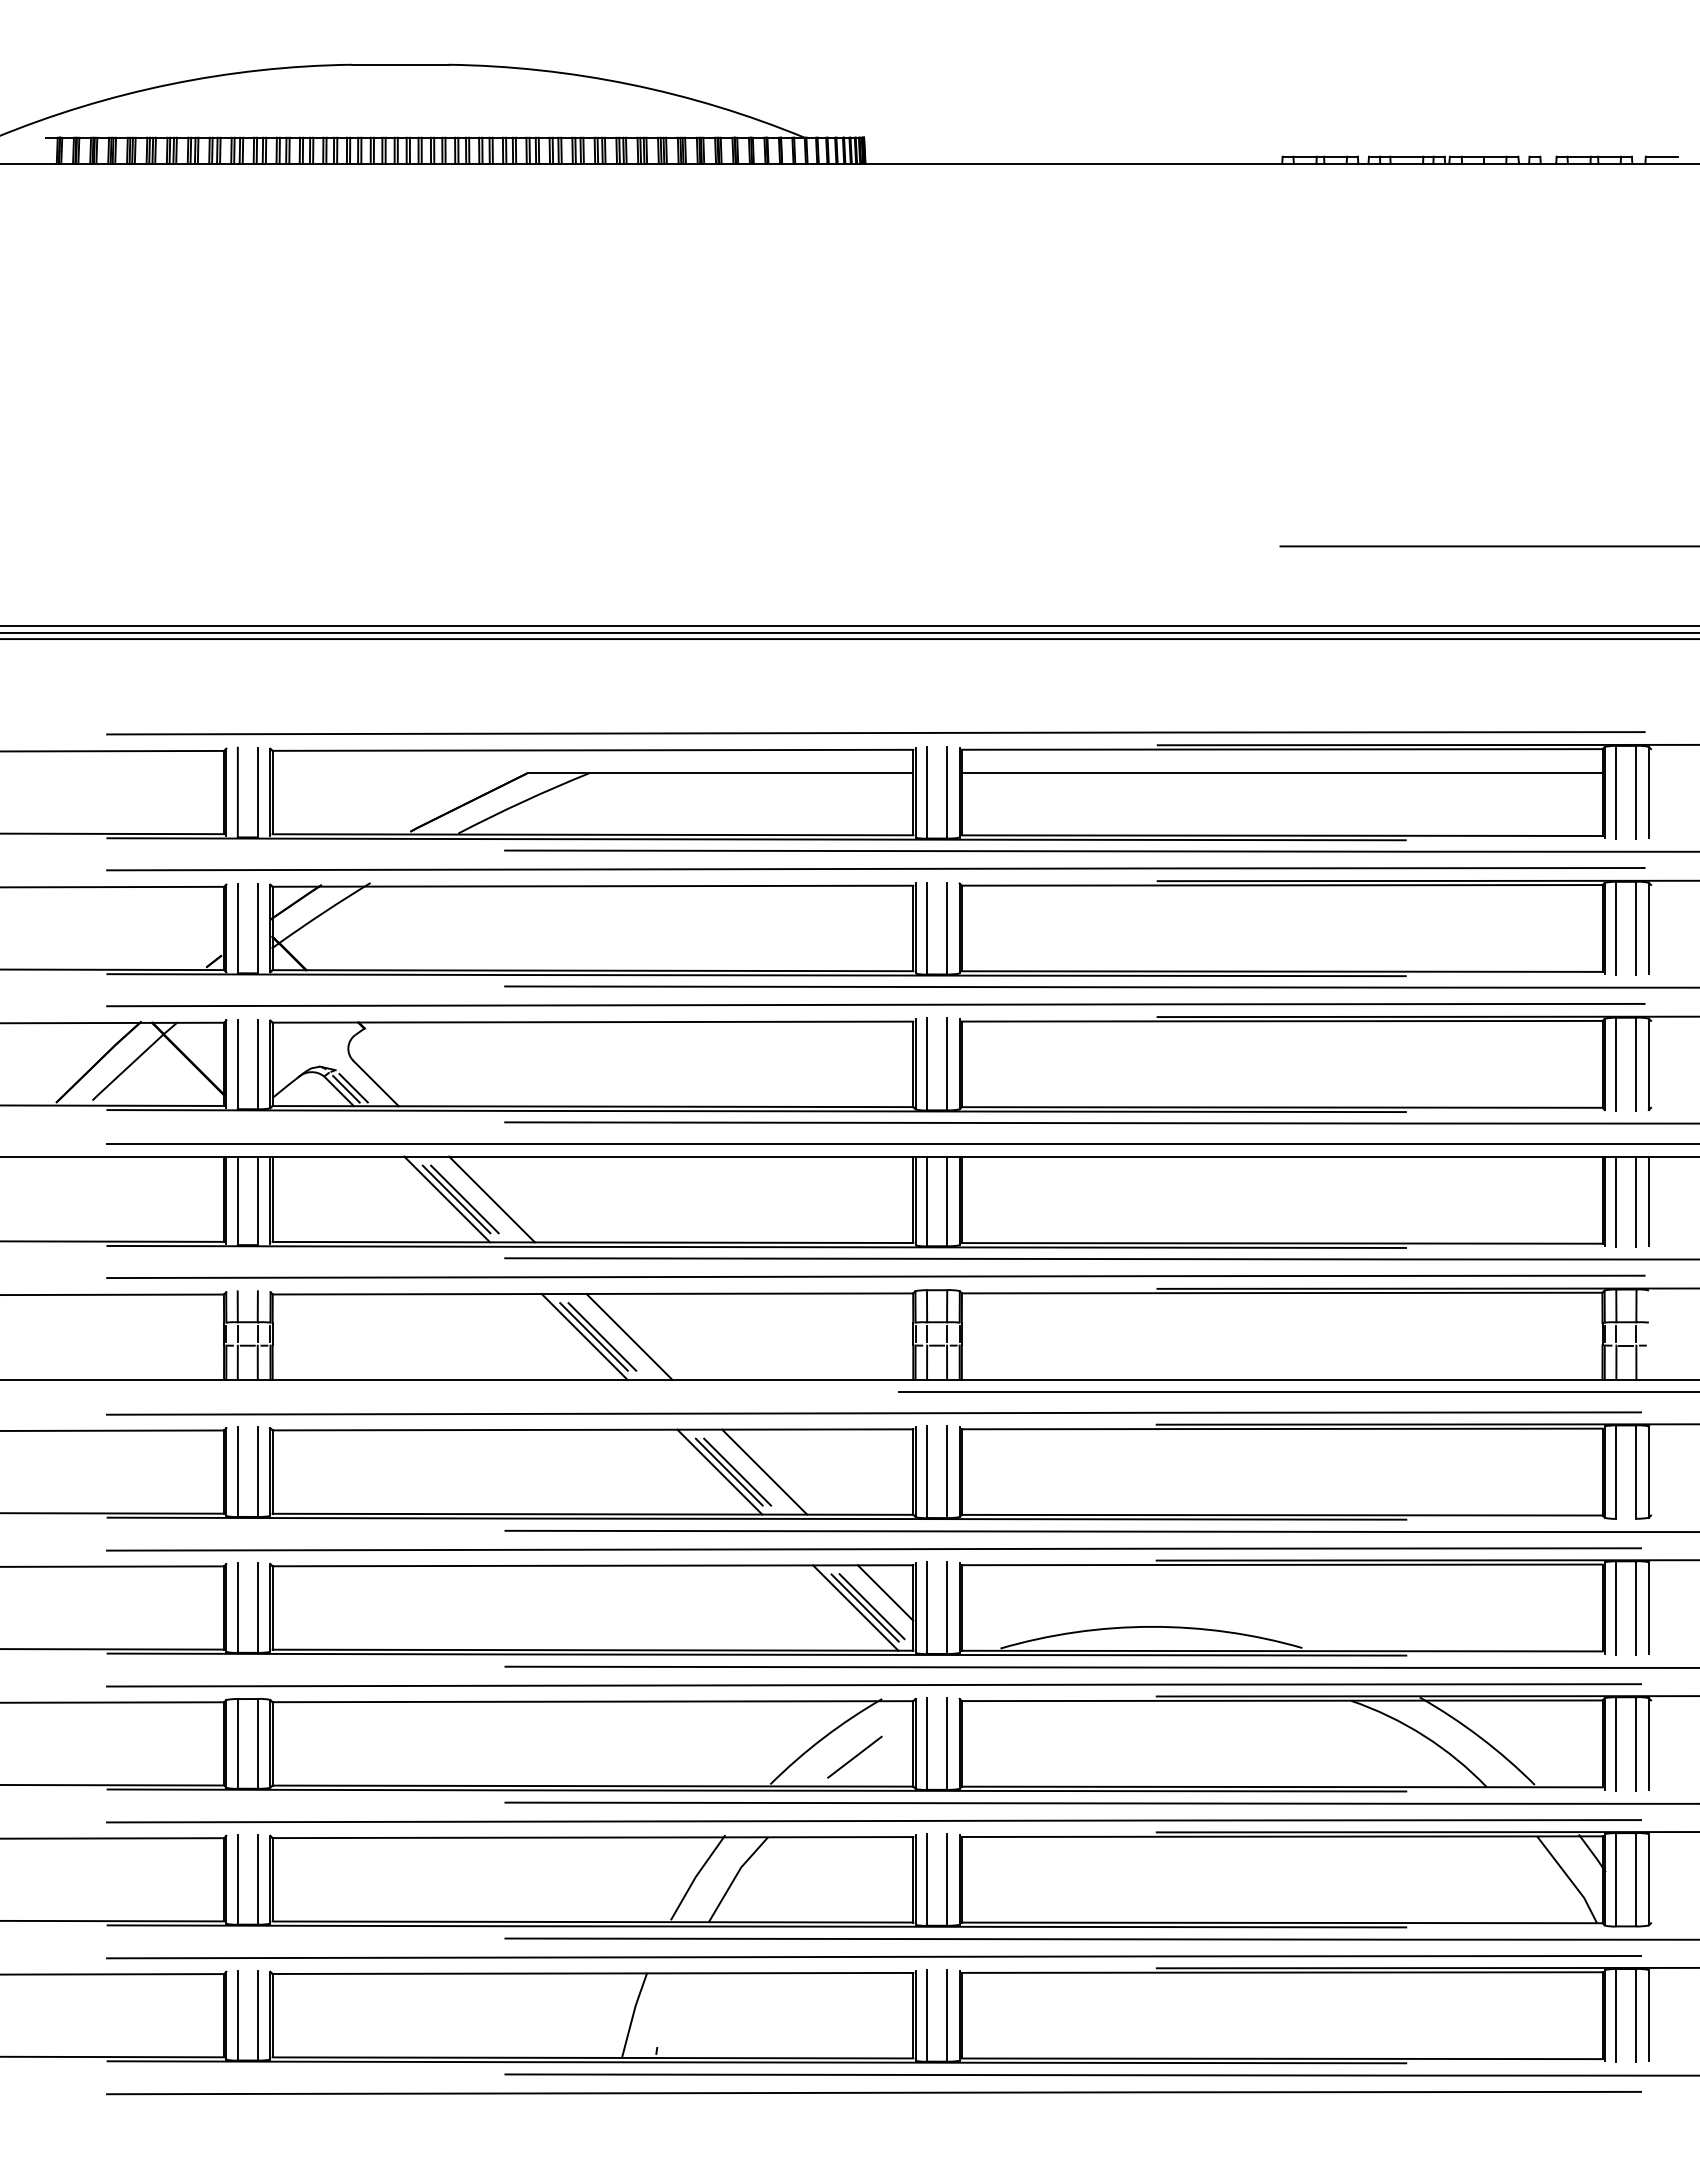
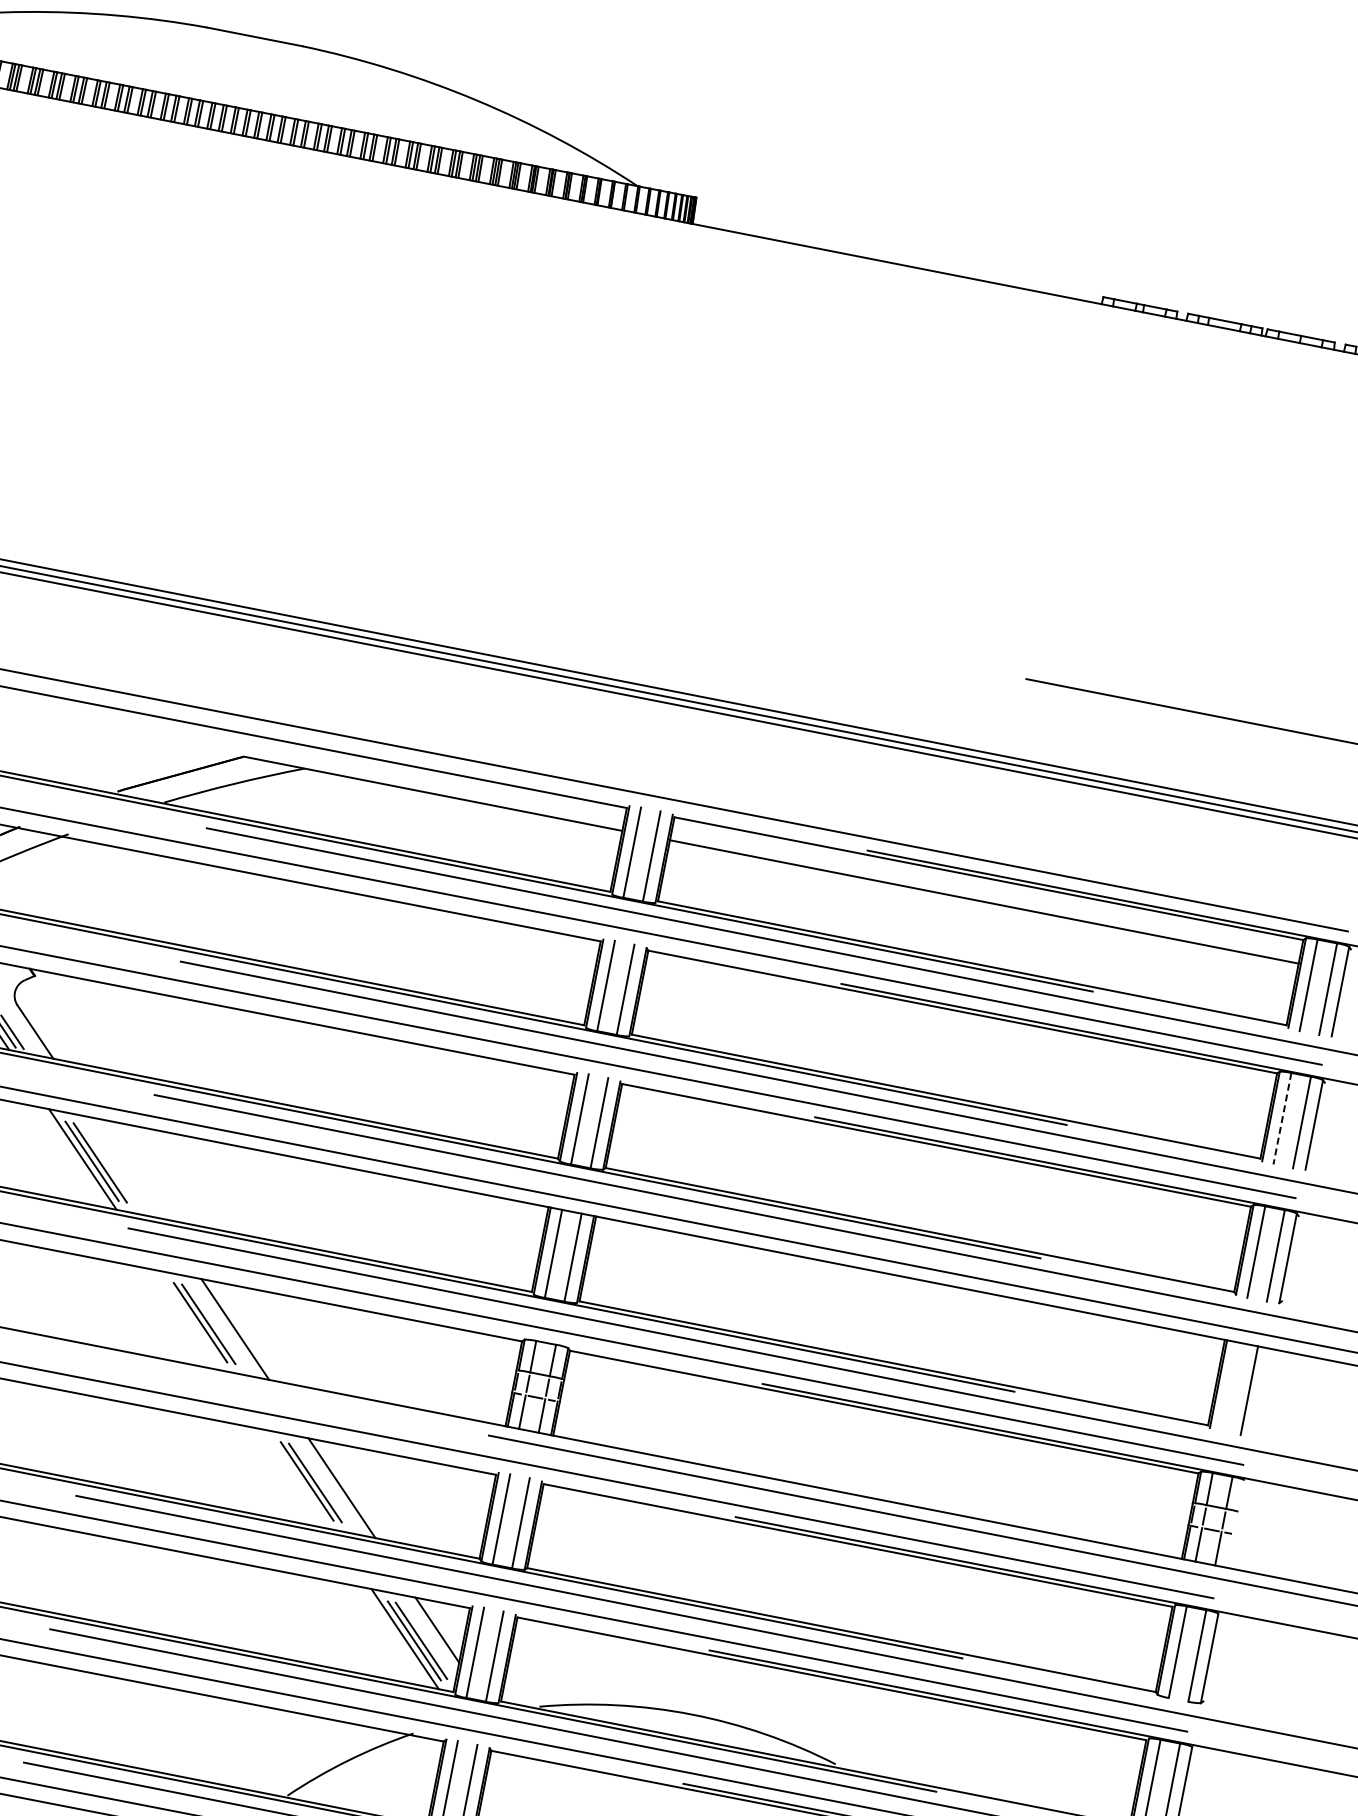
line: (1616, 928) -> (1282, 1118), solid -> dashed
line: (491, 1199) -> (126, 1168), removed
line: (1648, 1200) -> (1261, 1391), removed
line: (1616, 1201) -> (1229, 1386), removed
line: (584, 1336) -> (191, 1320), removed
line: (719, 1471) -> (297, 1478), removed
line: (854, 1756) -> (375, 1784), removed

